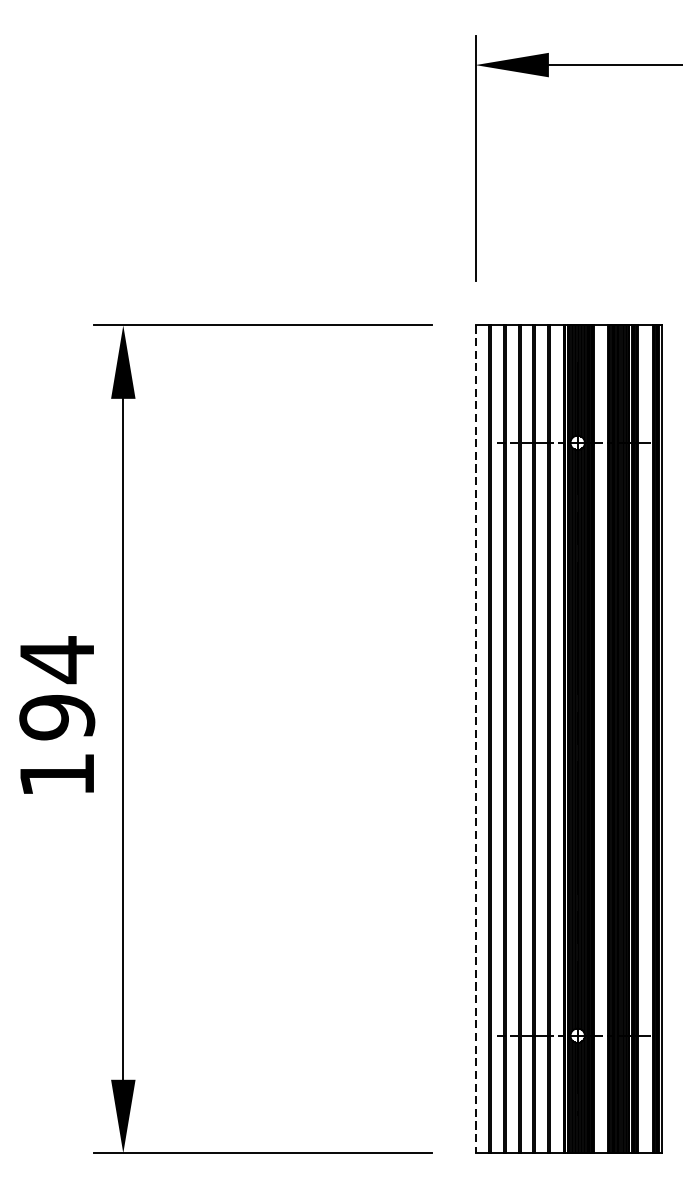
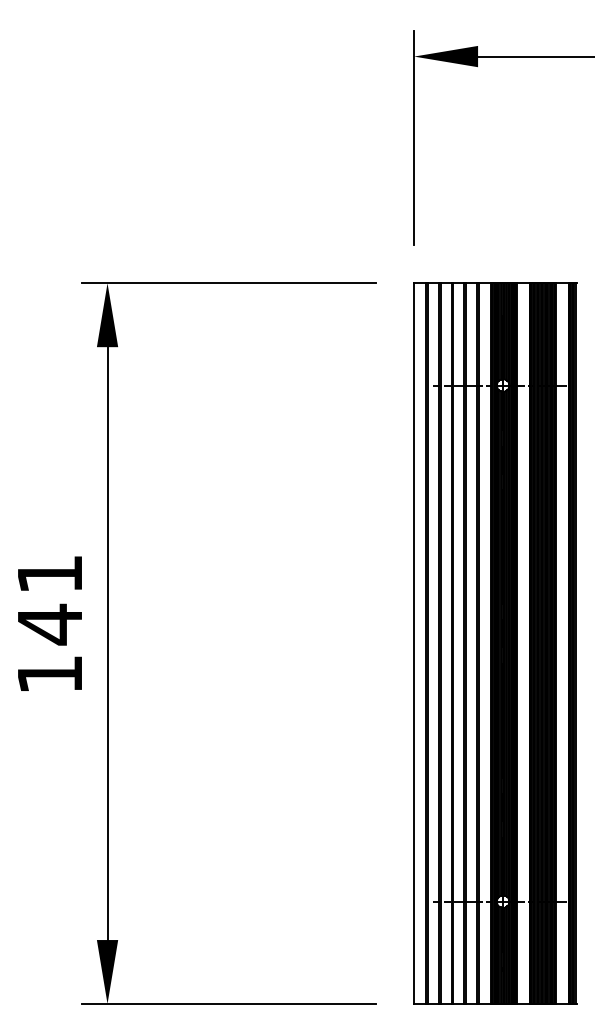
text: (57, 688) -> (50, 599), 194 -> 141
line: (475, 740) -> (414, 644), dashed -> solid

